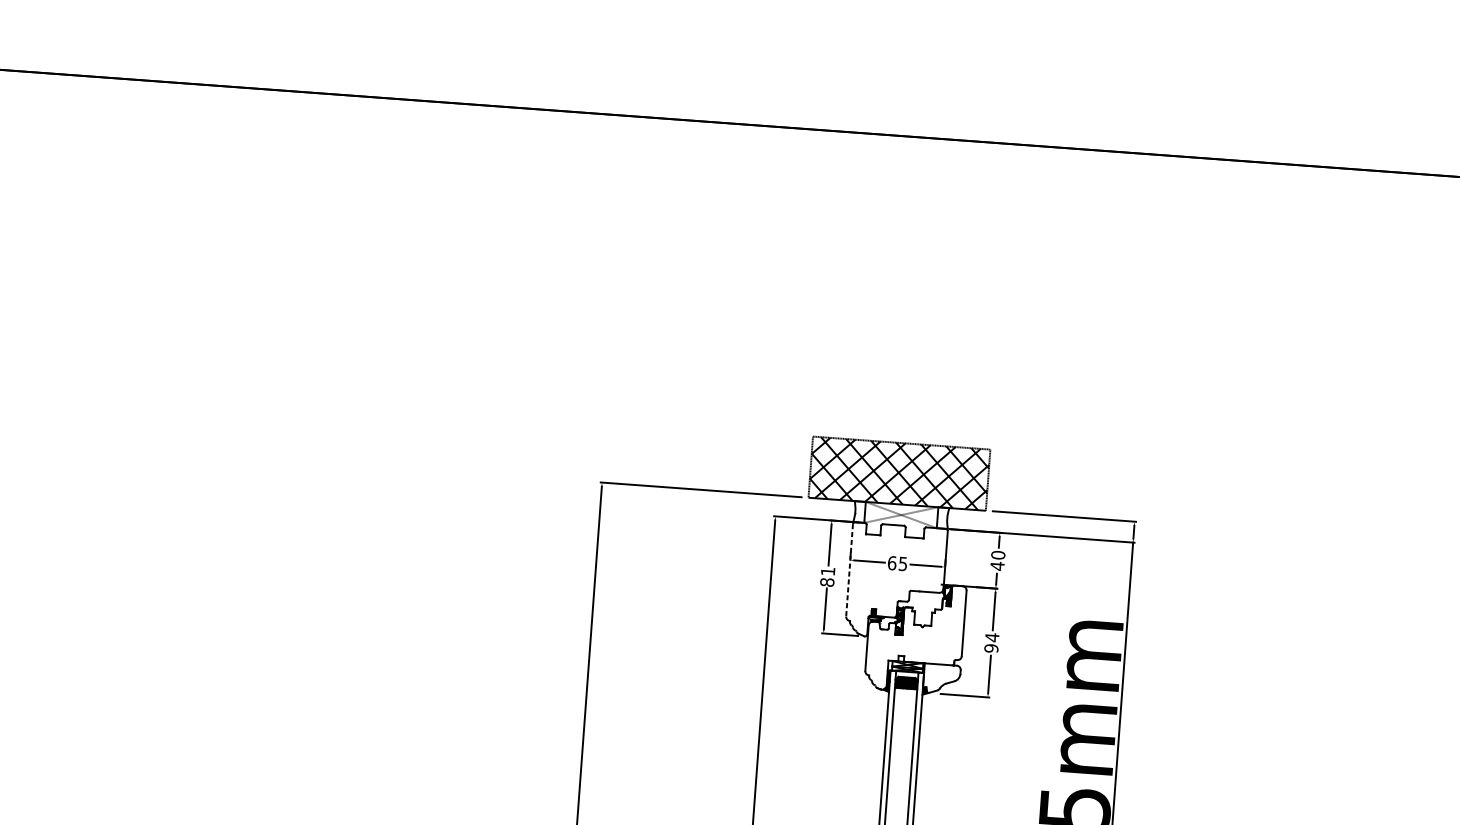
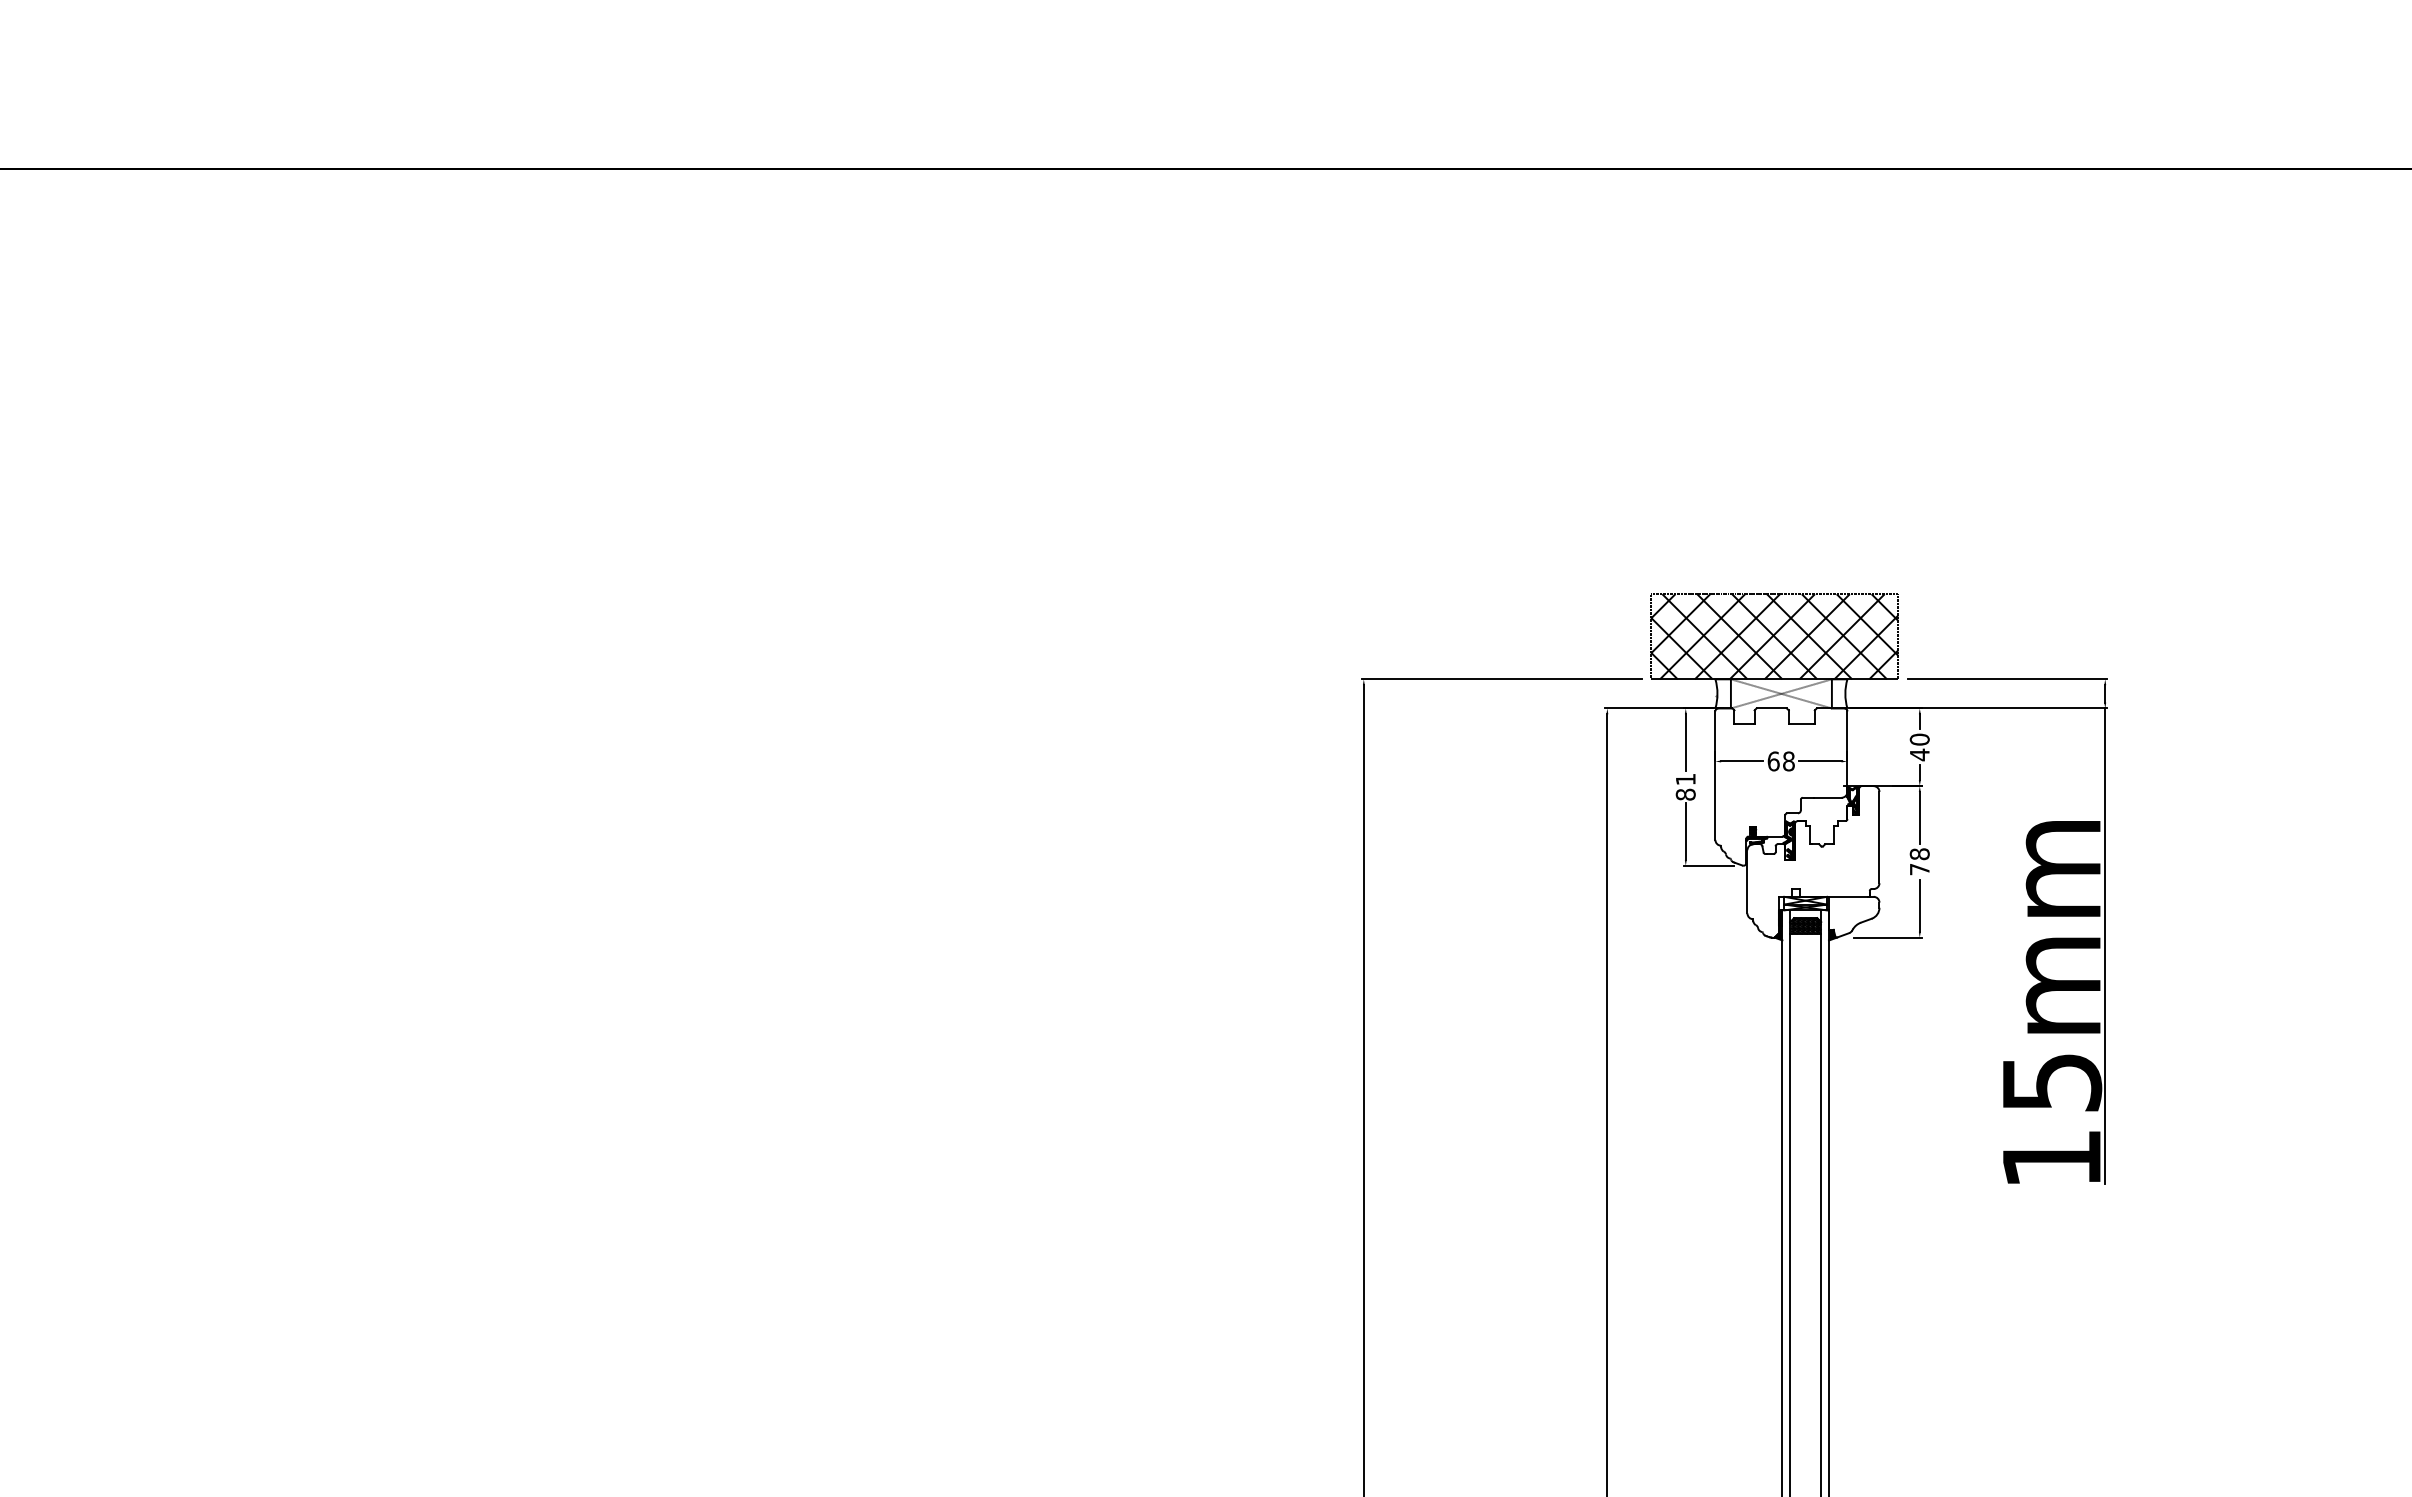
text: (902, 564) -> (1788, 761), 65 -> 68
line: (849, 570) -> (1715, 776), dashed -> solid
text: (991, 642) -> (1919, 861), 94 -> 78

